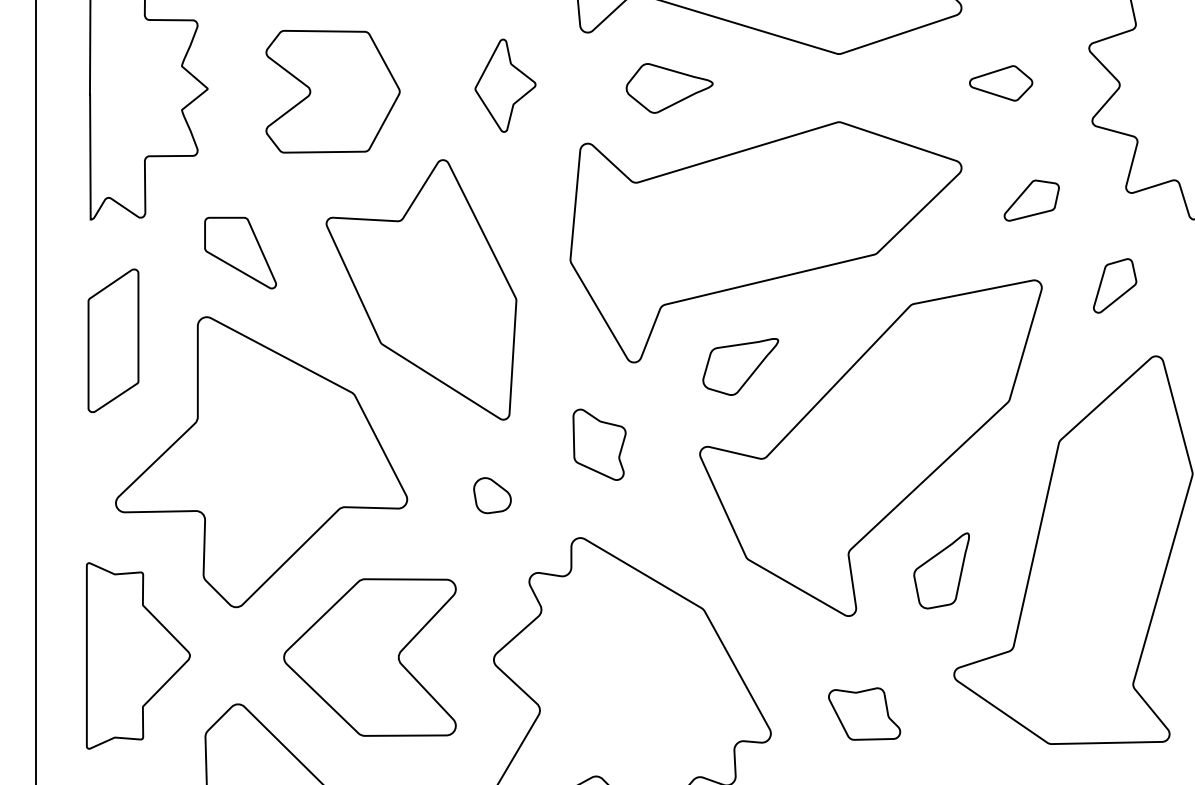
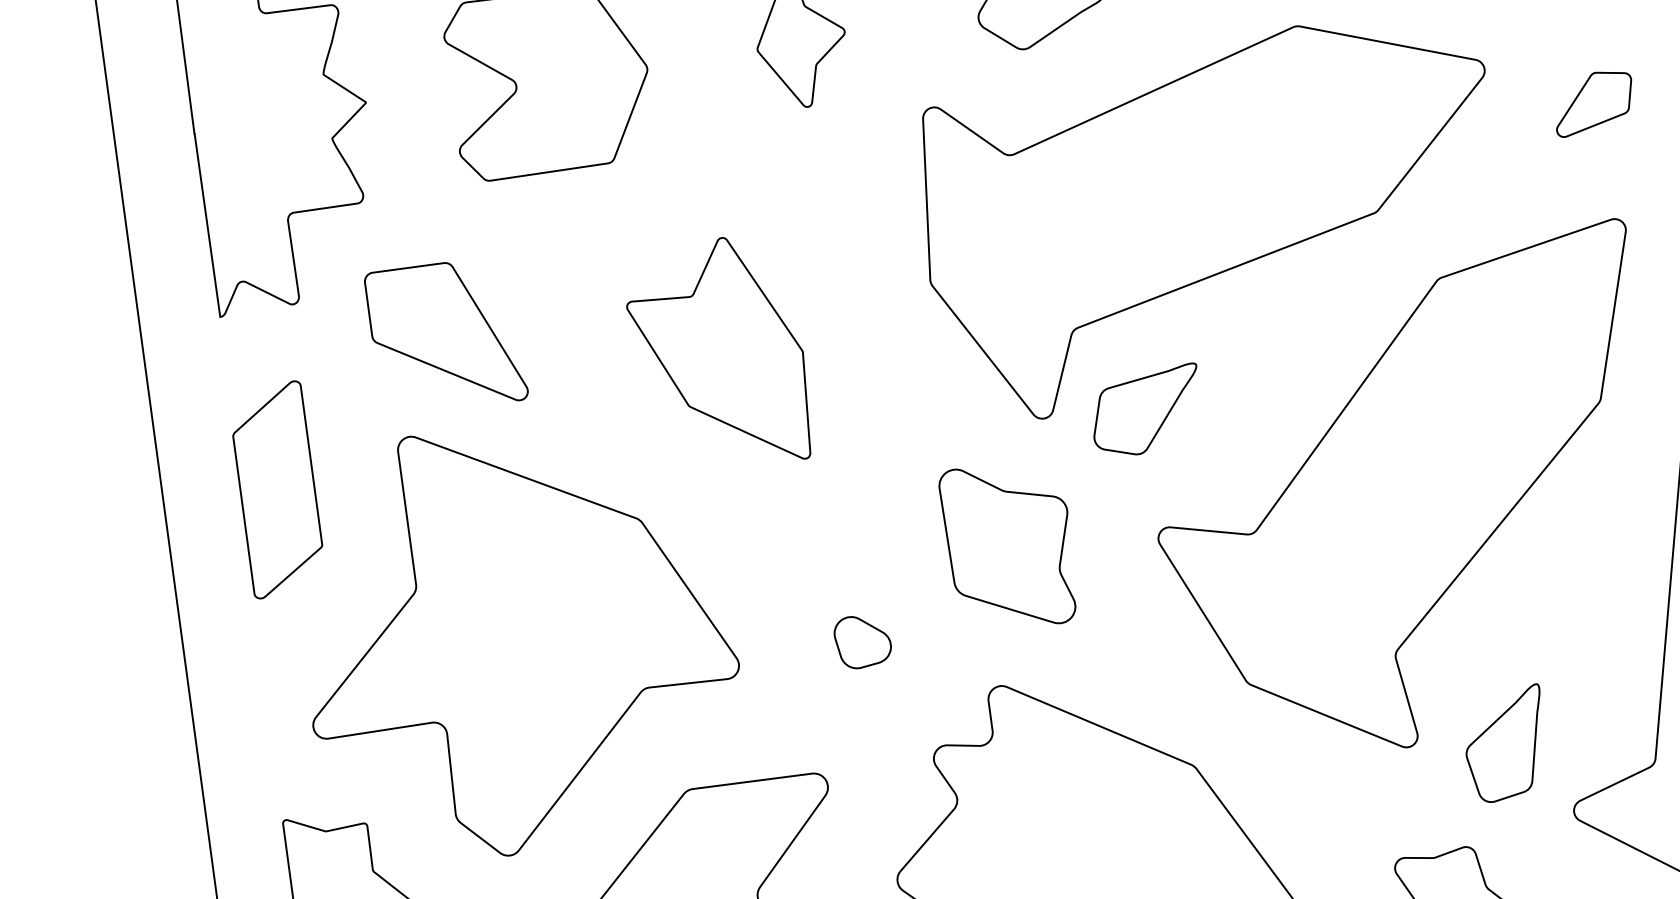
part: (240, 252) -> (446, 335), size x1.4
part: (421, 289) -> (718, 353), size x0.6
part: (740, 366) -> (1146, 410), moved
part: (599, 444) -> (1009, 545), size x1.6
part: (941, 570) -> (1505, 743), moved

